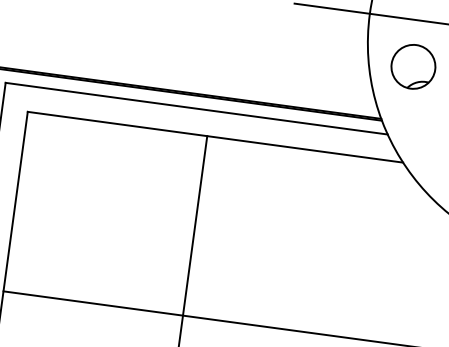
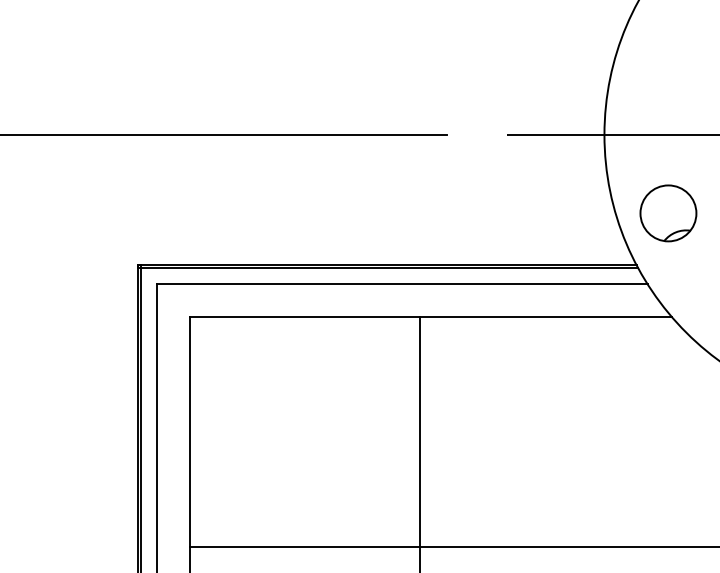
part: (413, 66) -> (668, 213), moved

